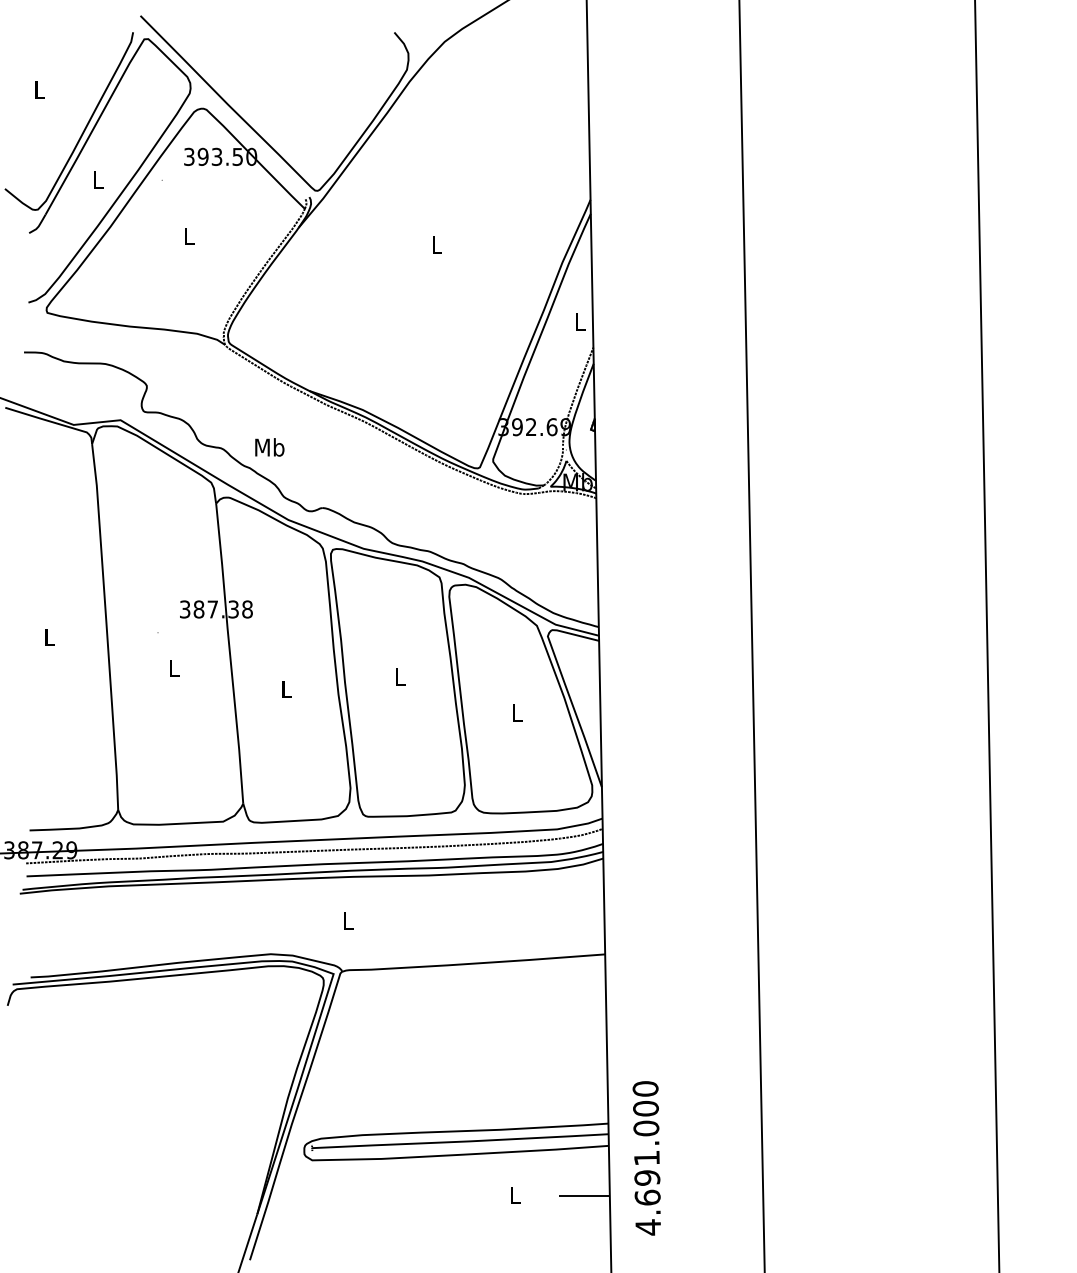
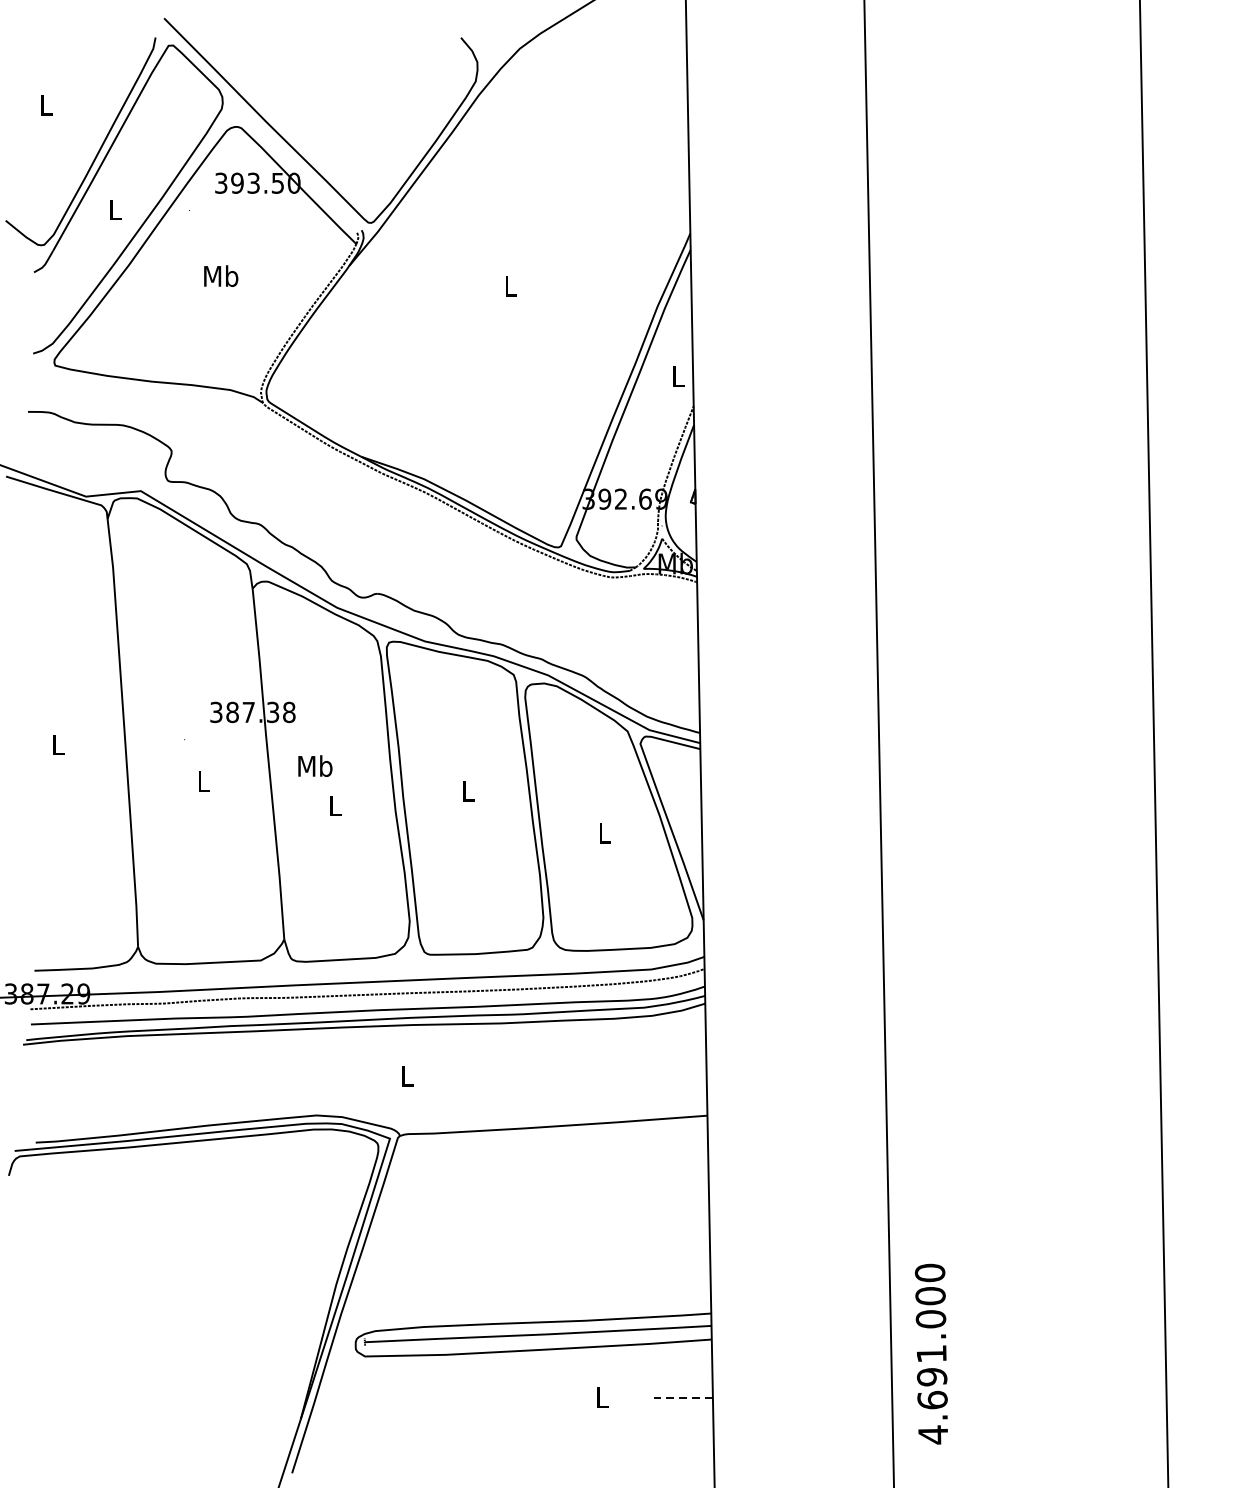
text: (188, 236) -> (220, 276), L -> Mb
text: (269, 447) -> (314, 766), moved
text: (646, 1158) -> (931, 1354), moved
line: (584, 1195) -> (683, 1397), solid -> dashed

